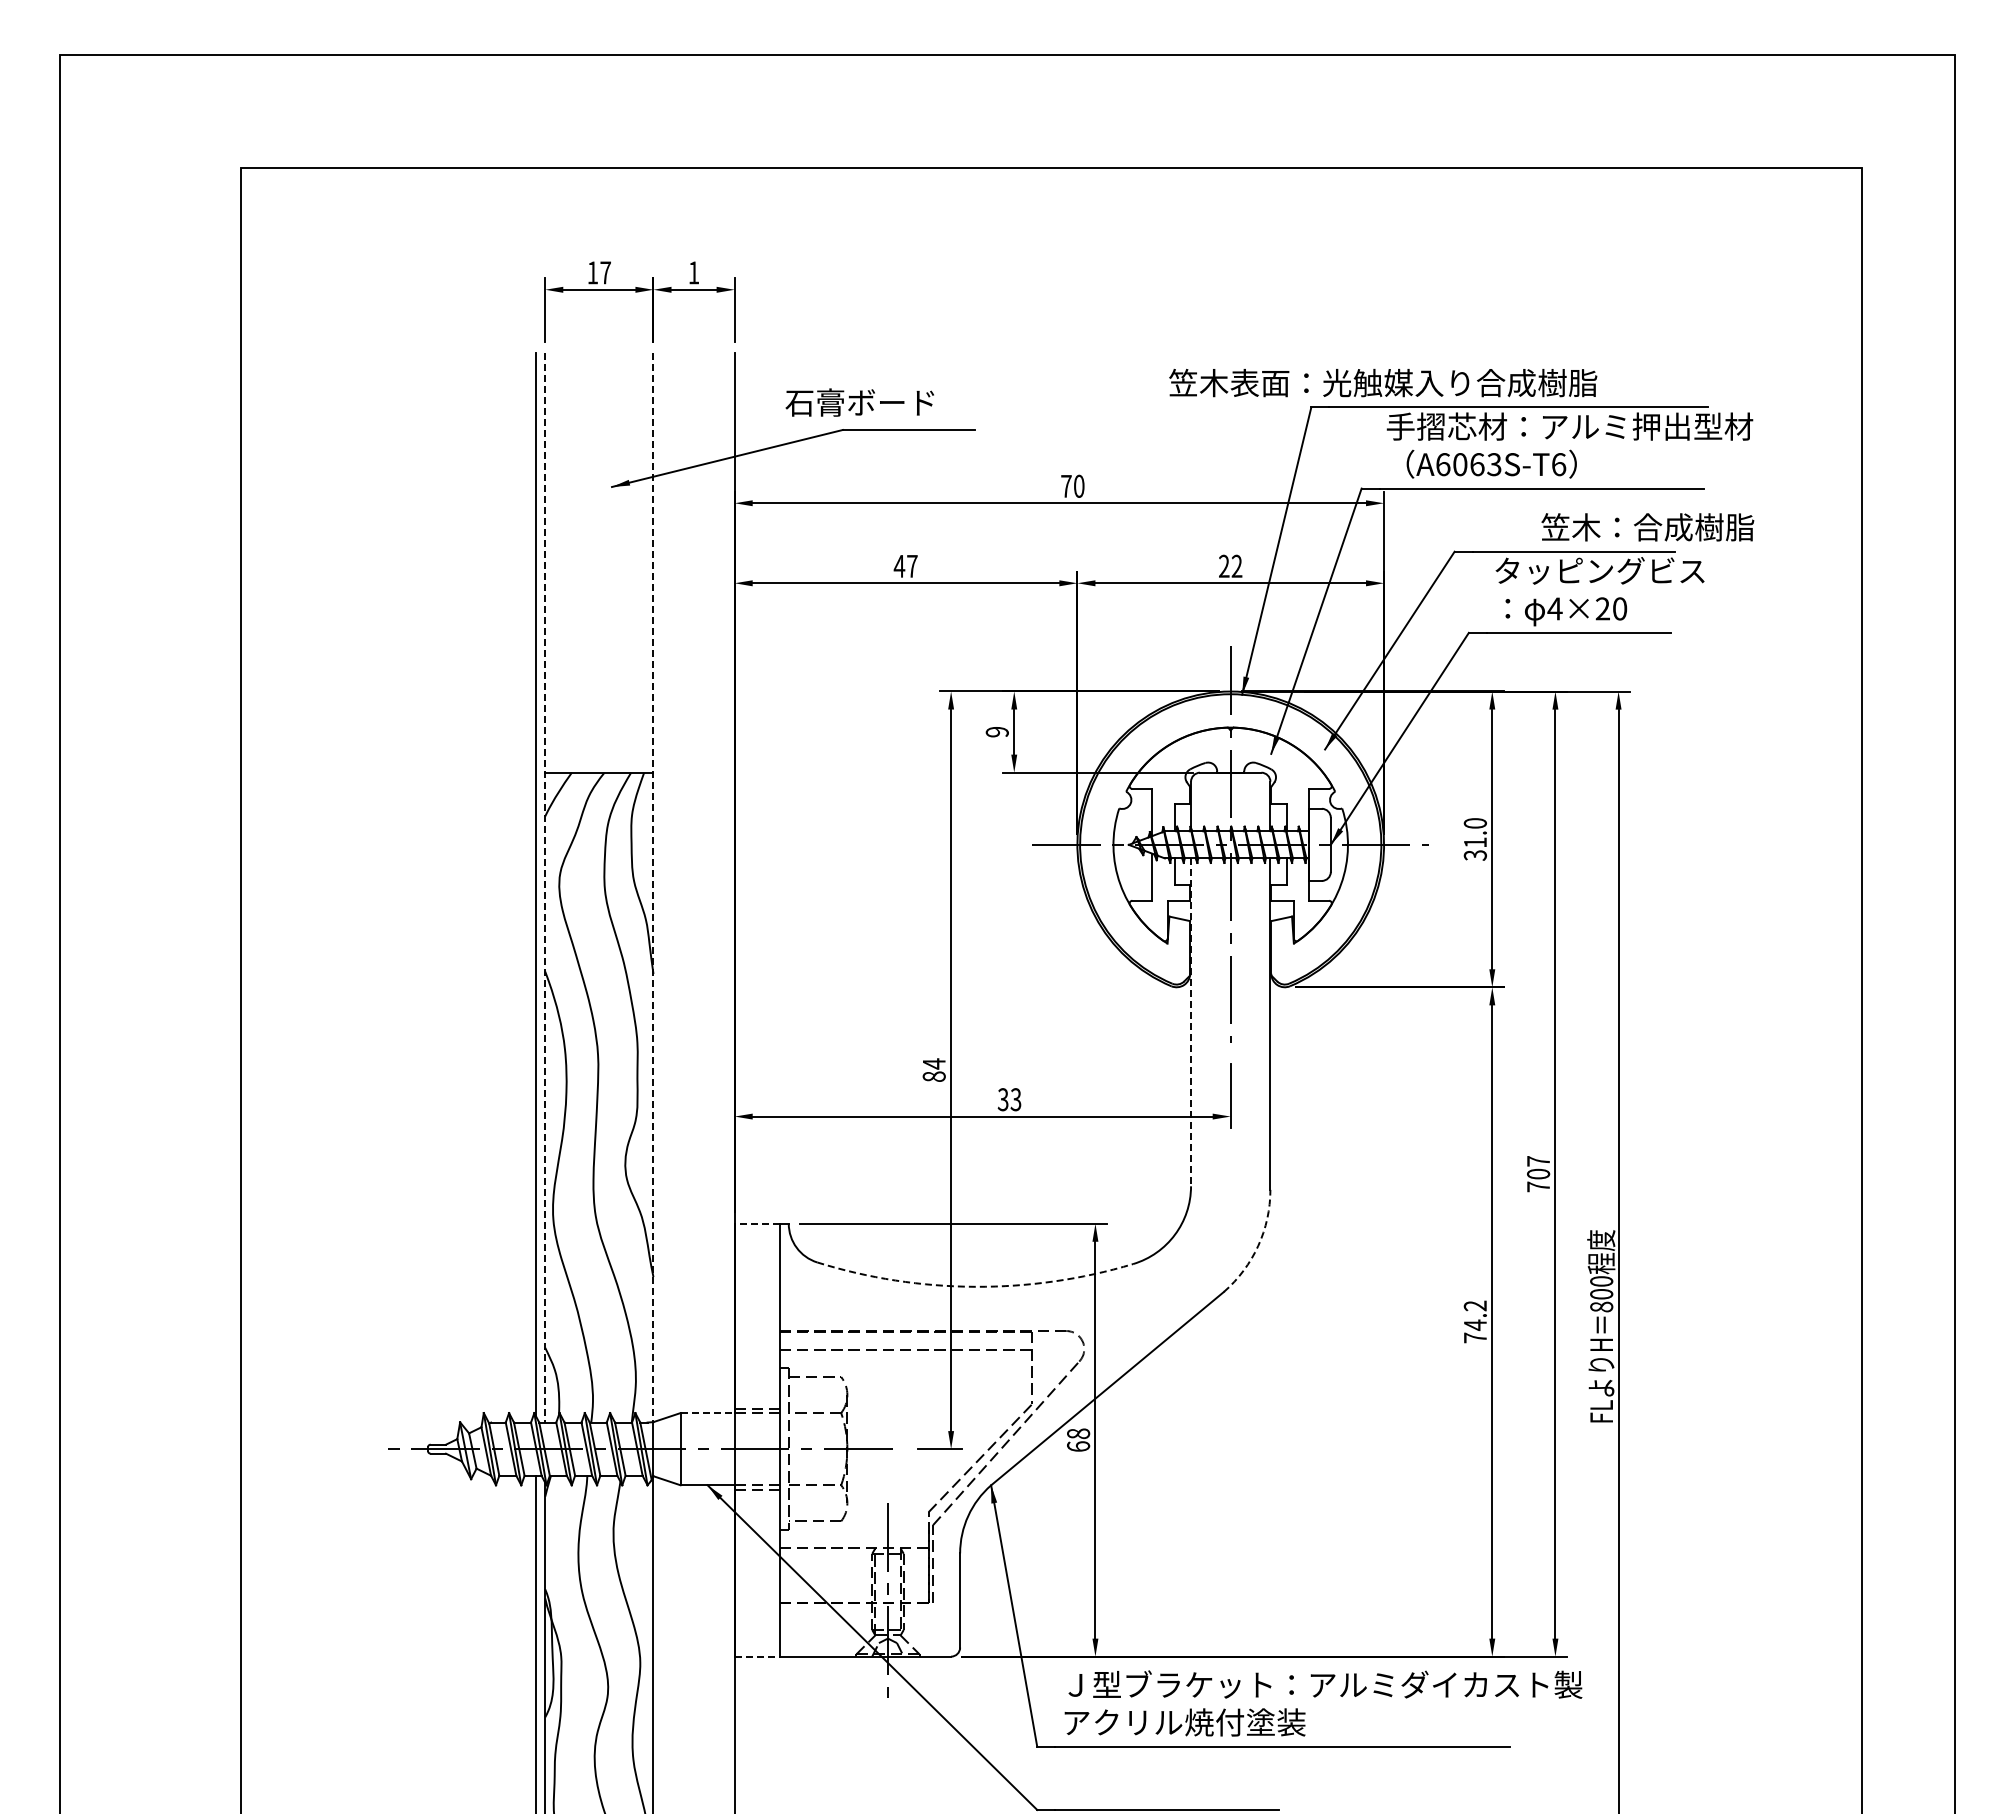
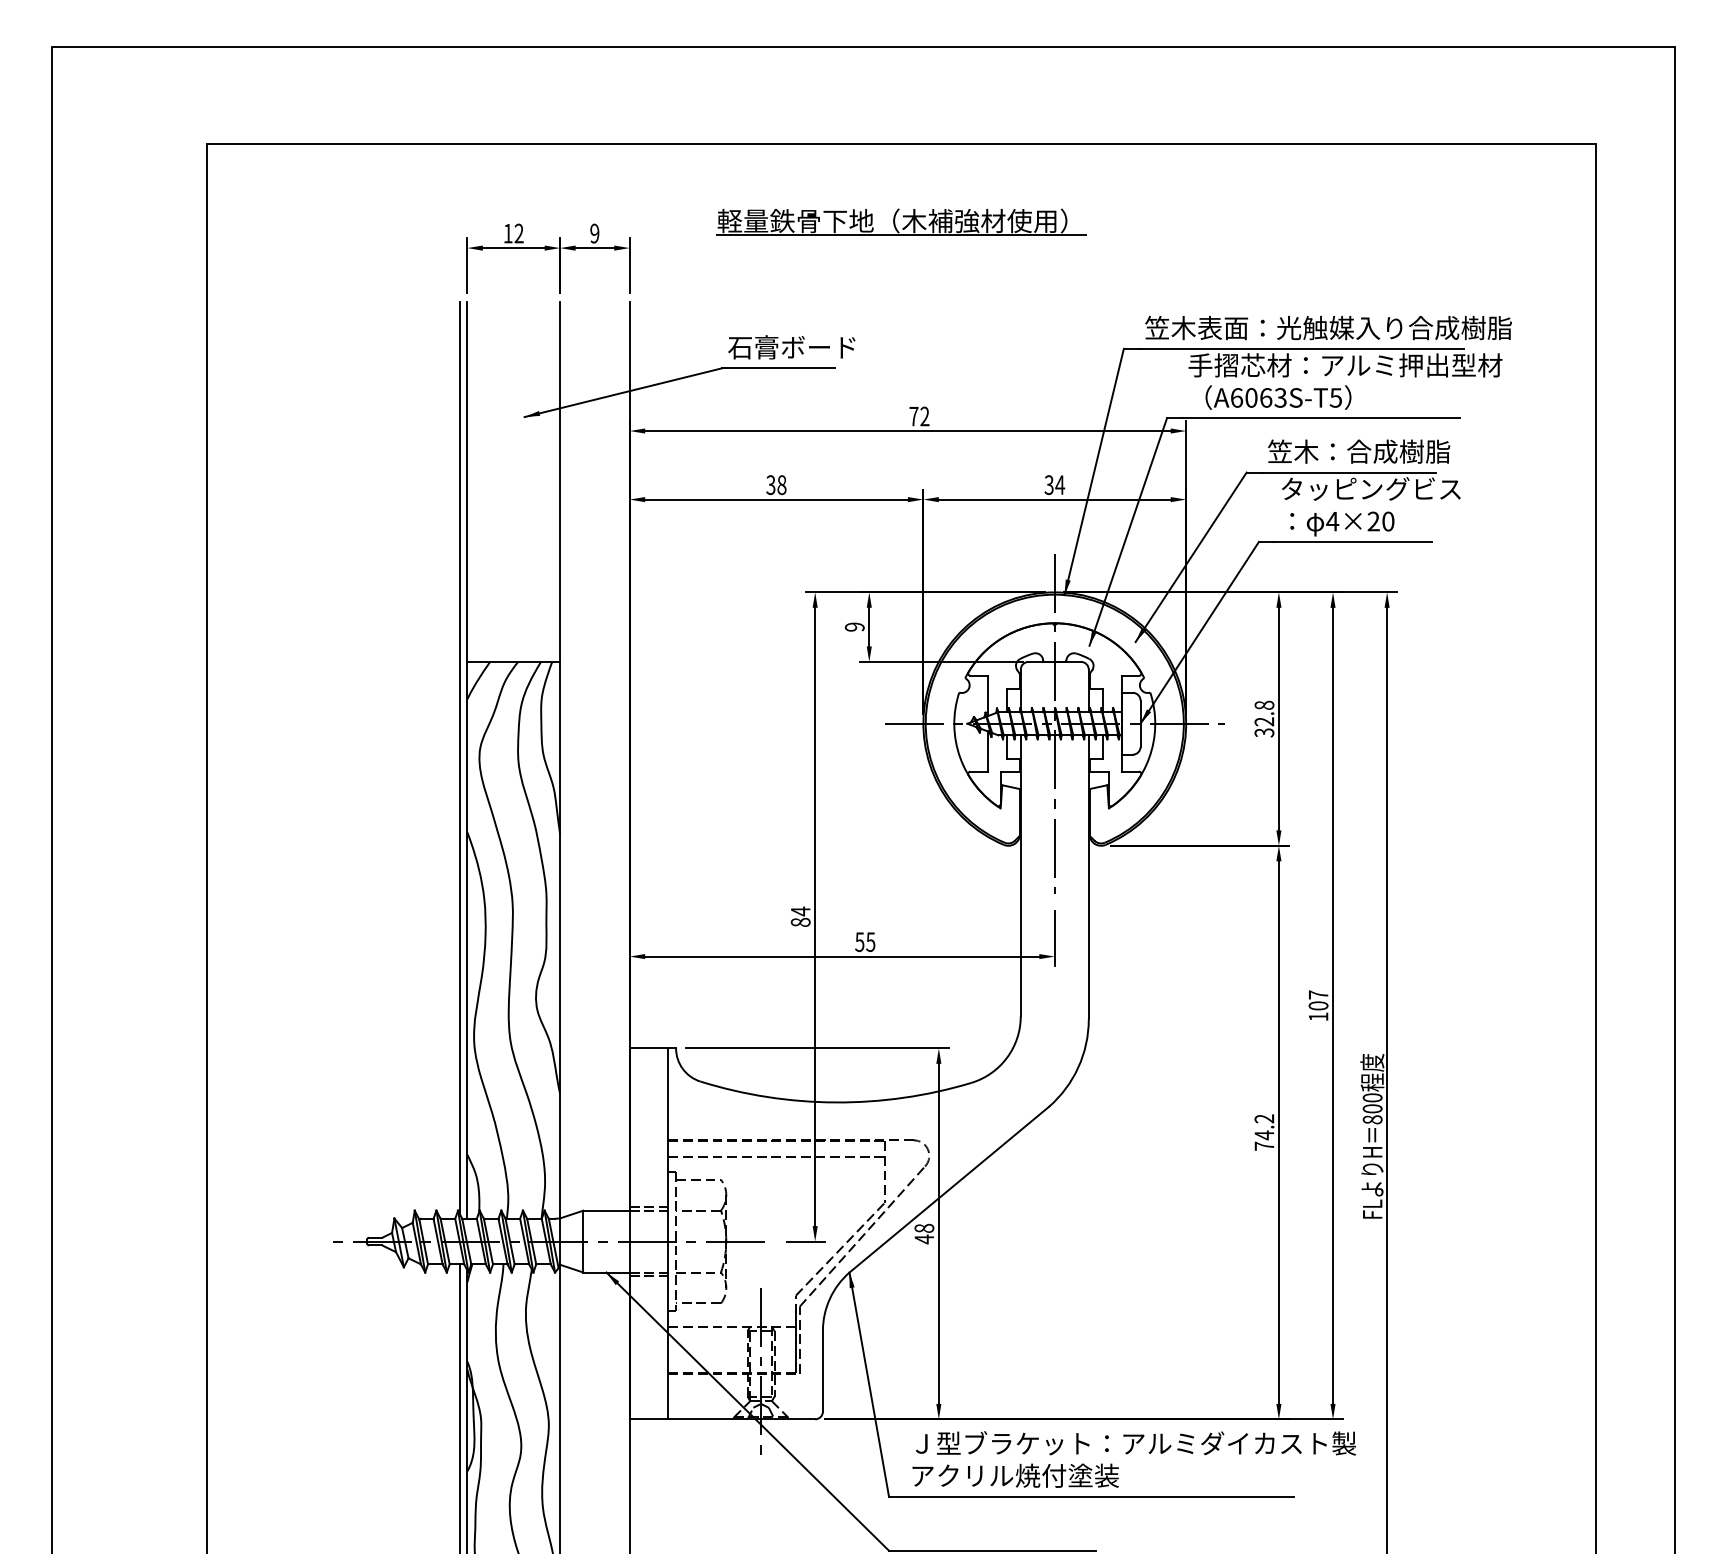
part: (1051, 258) -> (901, 221), added
text: (605, 272) -> (519, 233), 17 -> 12
text: (693, 272) -> (594, 233), 1 -> 9
text: (1383, 382) -> (1328, 327), moved
text: (859, 402) -> (791, 347), moved
text: (1558, 464) -> (1335, 397), A6063S-T6 -> A6063S-T5
text: (1079, 486) -> (925, 416), 70 -> 72
text: (1647, 527) -> (1358, 451), moved
text: (905, 565) -> (776, 484), 47 -> 38
text: (1230, 565) -> (1054, 484), 22 -> 34
text: (1474, 832) -> (1263, 713), 31.0 -> 32.8
line: (545, 887) -> (467, 760), dashed -> solid
line: (653, 887) -> (560, 760), dashed -> solid
line: (1191, 1022) -> (1021, 875), dashed -> solid
text: (1009, 1099) -> (865, 941), 33 -> 55
text: (1538, 1186) -> (1318, 1016), 707 -> 107
line: (757, 1223) -> (649, 1048), dashed -> solid
arc: (1258, 1245) -> (1078, 1067), dashed -> solid
arc: (975, 1286) -> (836, 1102), dashed -> solid
line: (708, 1413) -> (607, 1211), dashed -> solid
text: (1078, 1446) -> (924, 1239), 68 -> 48
line: (757, 1656) -> (649, 1419), dashed -> solid

